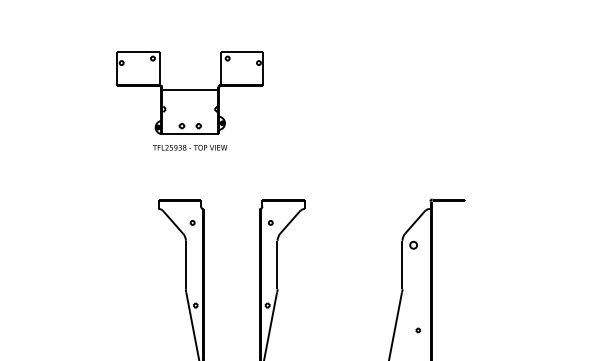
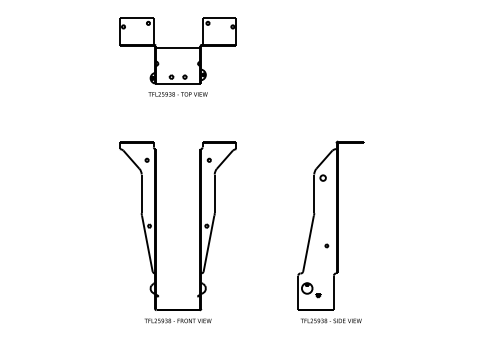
part: (189, 100) -> (177, 56), moved

